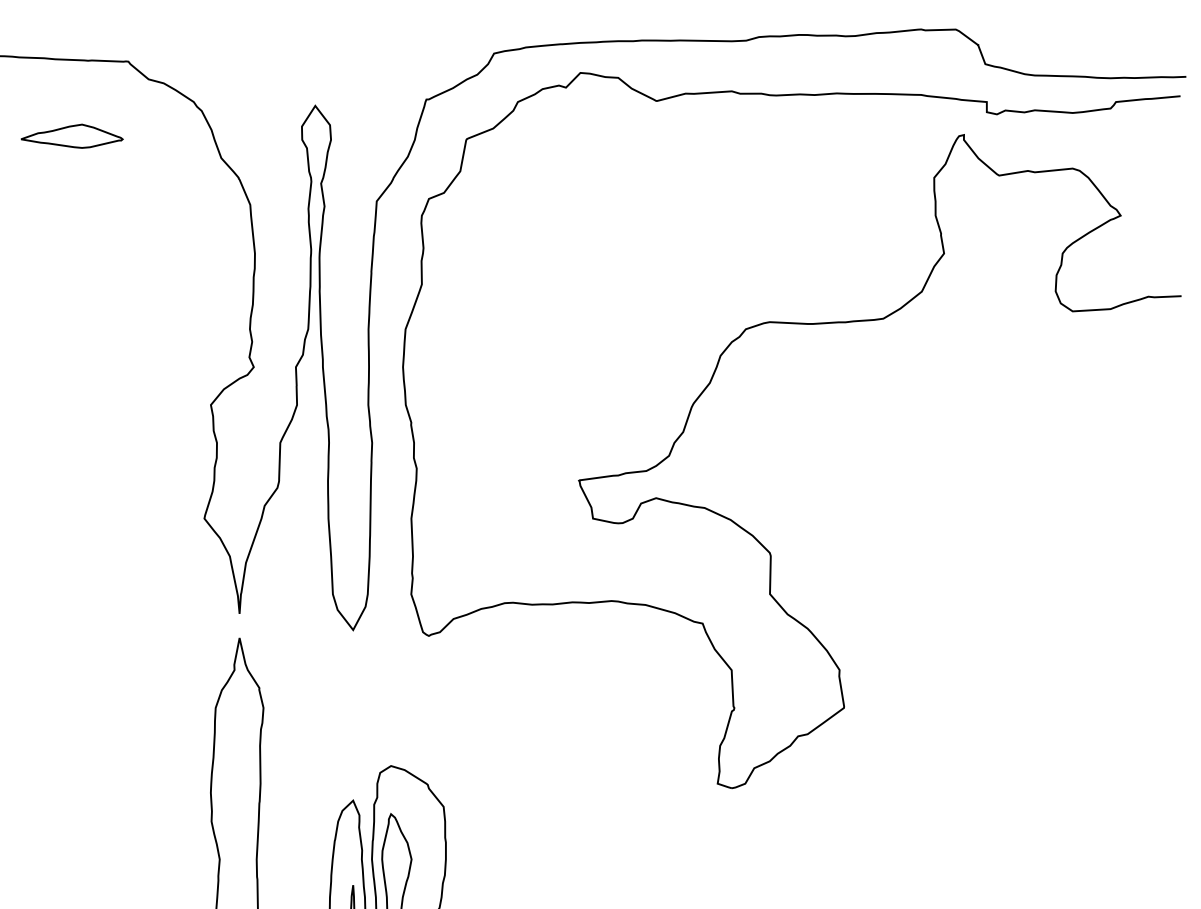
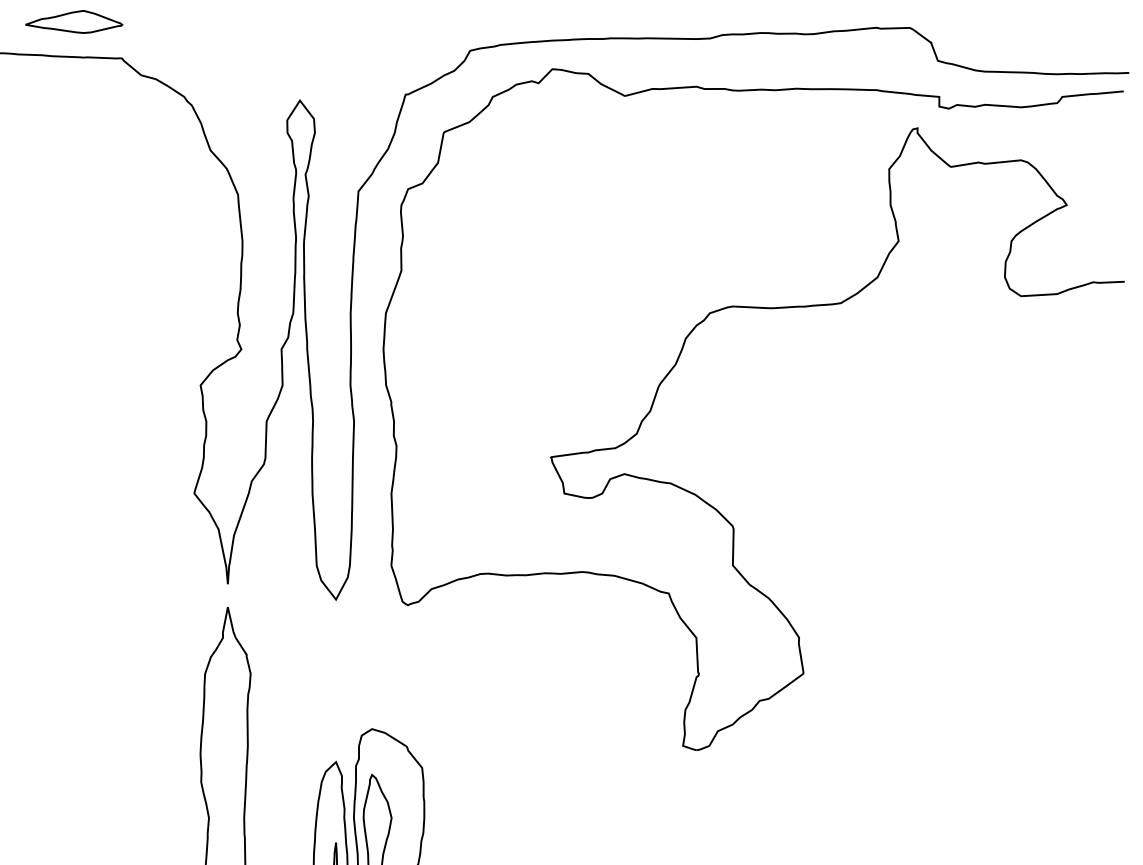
part: (71, 135) -> (73, 21), moved

